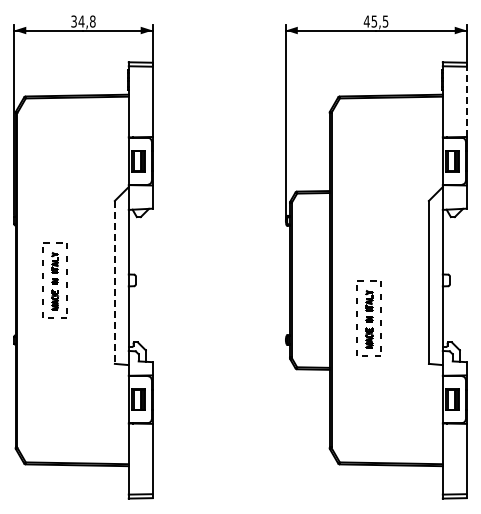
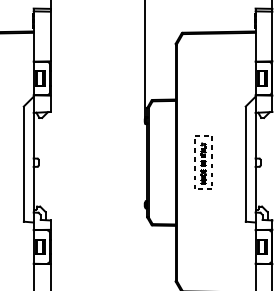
line: (466, 99) -> (272, 34), dashed -> solid
line: (114, 282) -> (23, 164), dashed -> solid
part: (368, 318) -> (203, 162), moved

